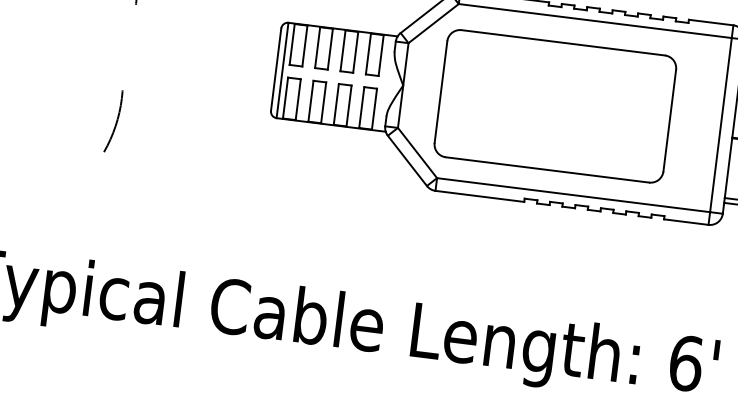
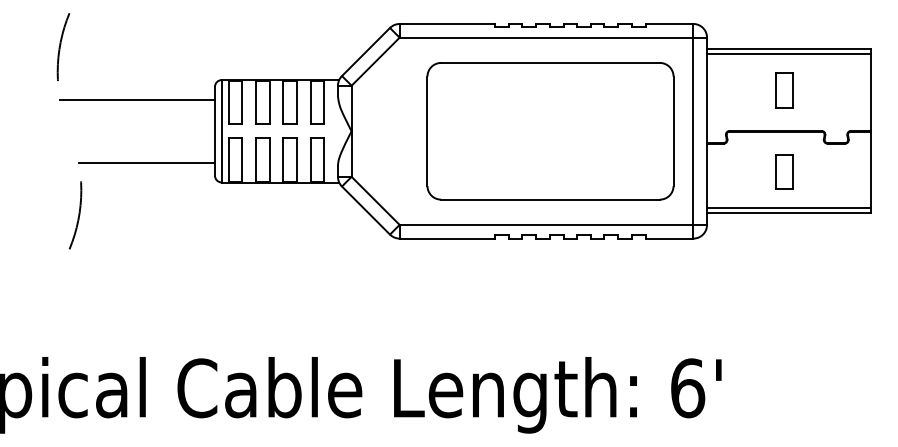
line: (207, 32) -> (137, 100), added
line: (208, 90) -> (146, 162), added
part: (555, 106) -> (550, 131), moved
arc: (116, 121) -> (78, 215), moved

